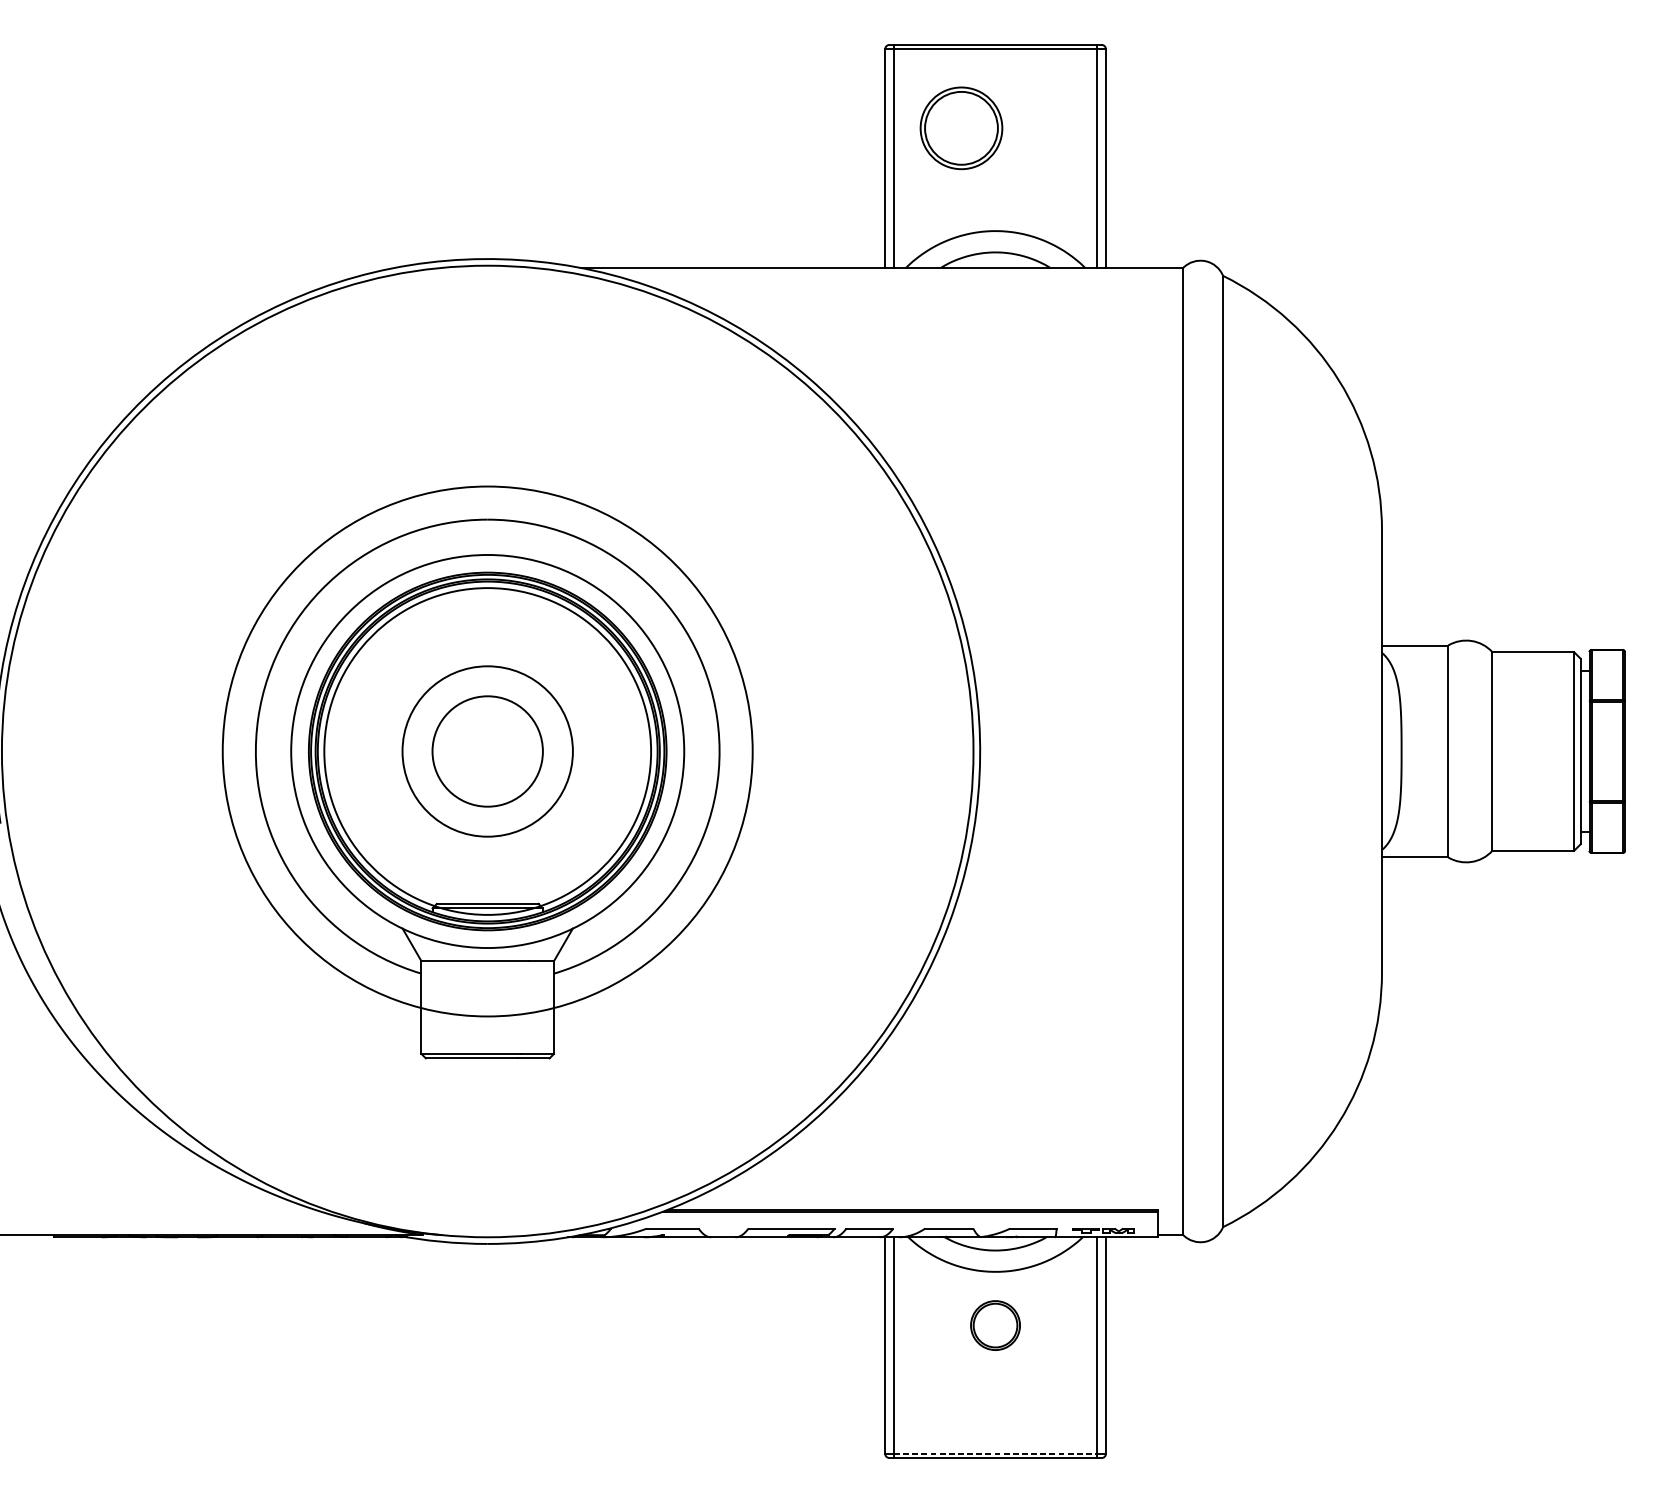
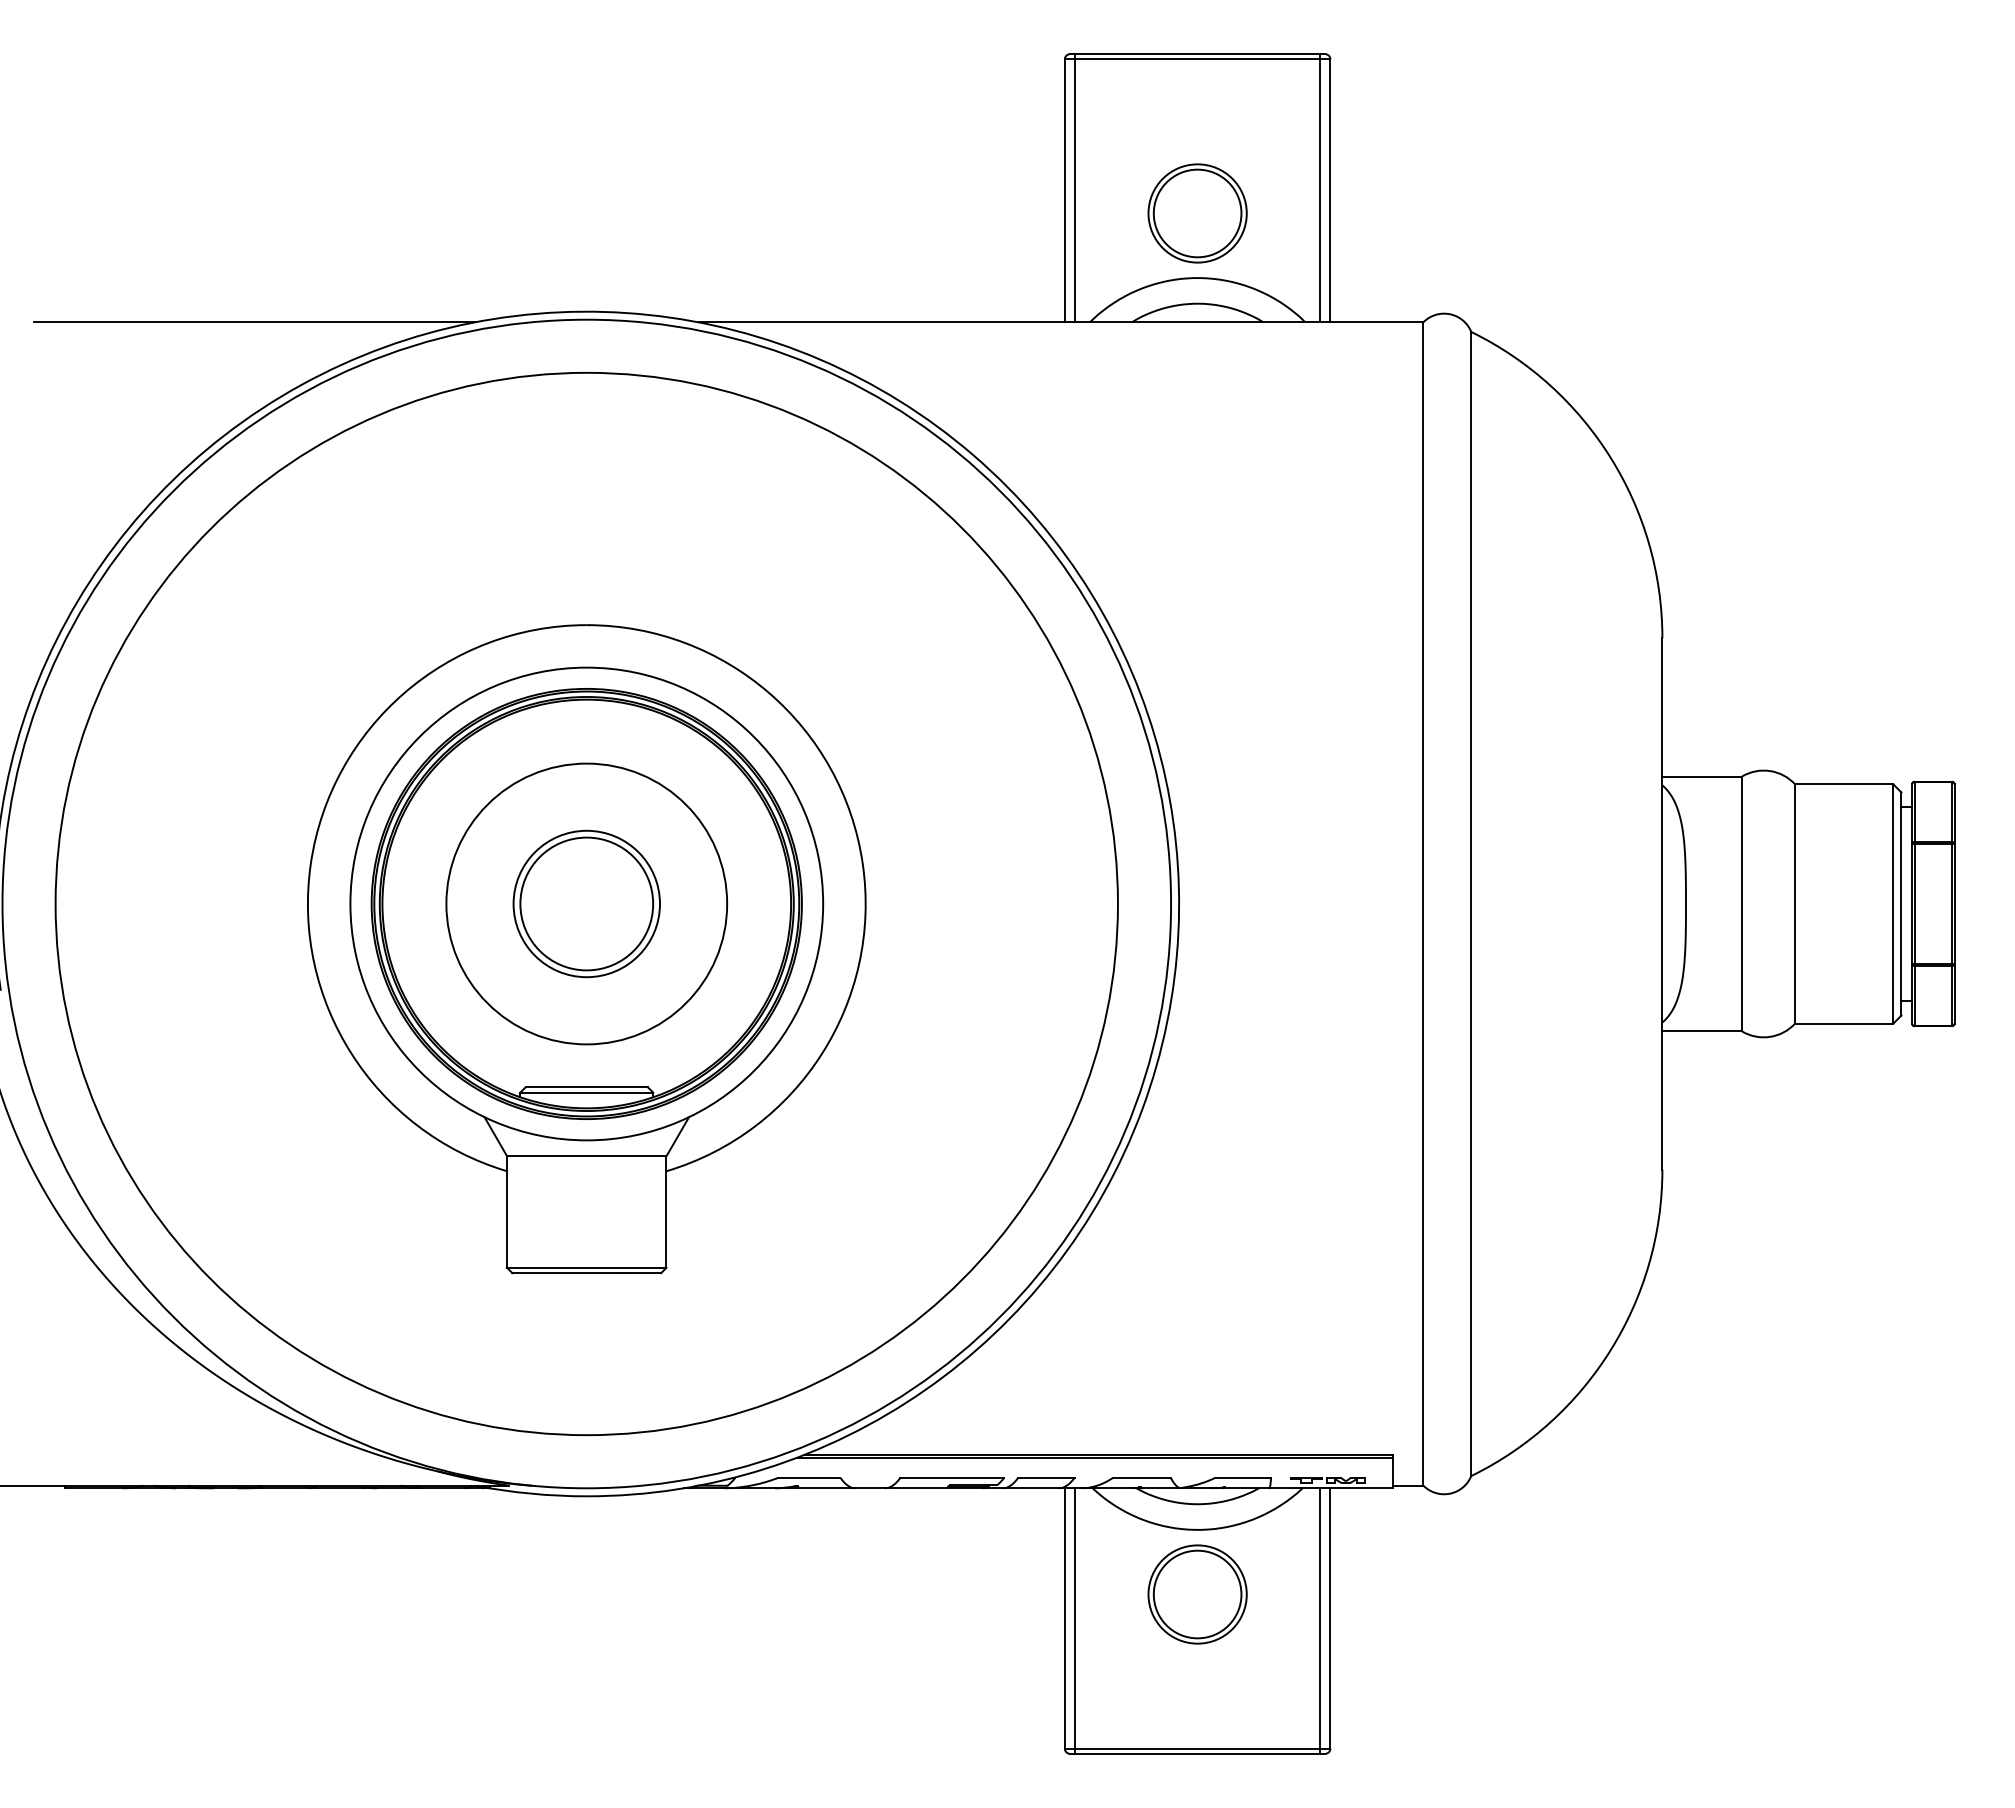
part: (961, 128) -> (1197, 213), moved
line: (211, 268) -> (254, 322), added
circle: (487, 751) -> (586, 903), size x0.71
circle: (487, 751) -> (586, 903), size x0.71
circle: (487, 751) -> (586, 903), size x1.67
part: (995, 1325) -> (1197, 1594), size x1.67
line: (996, 1453) -> (1198, 1748), dashed -> solid

